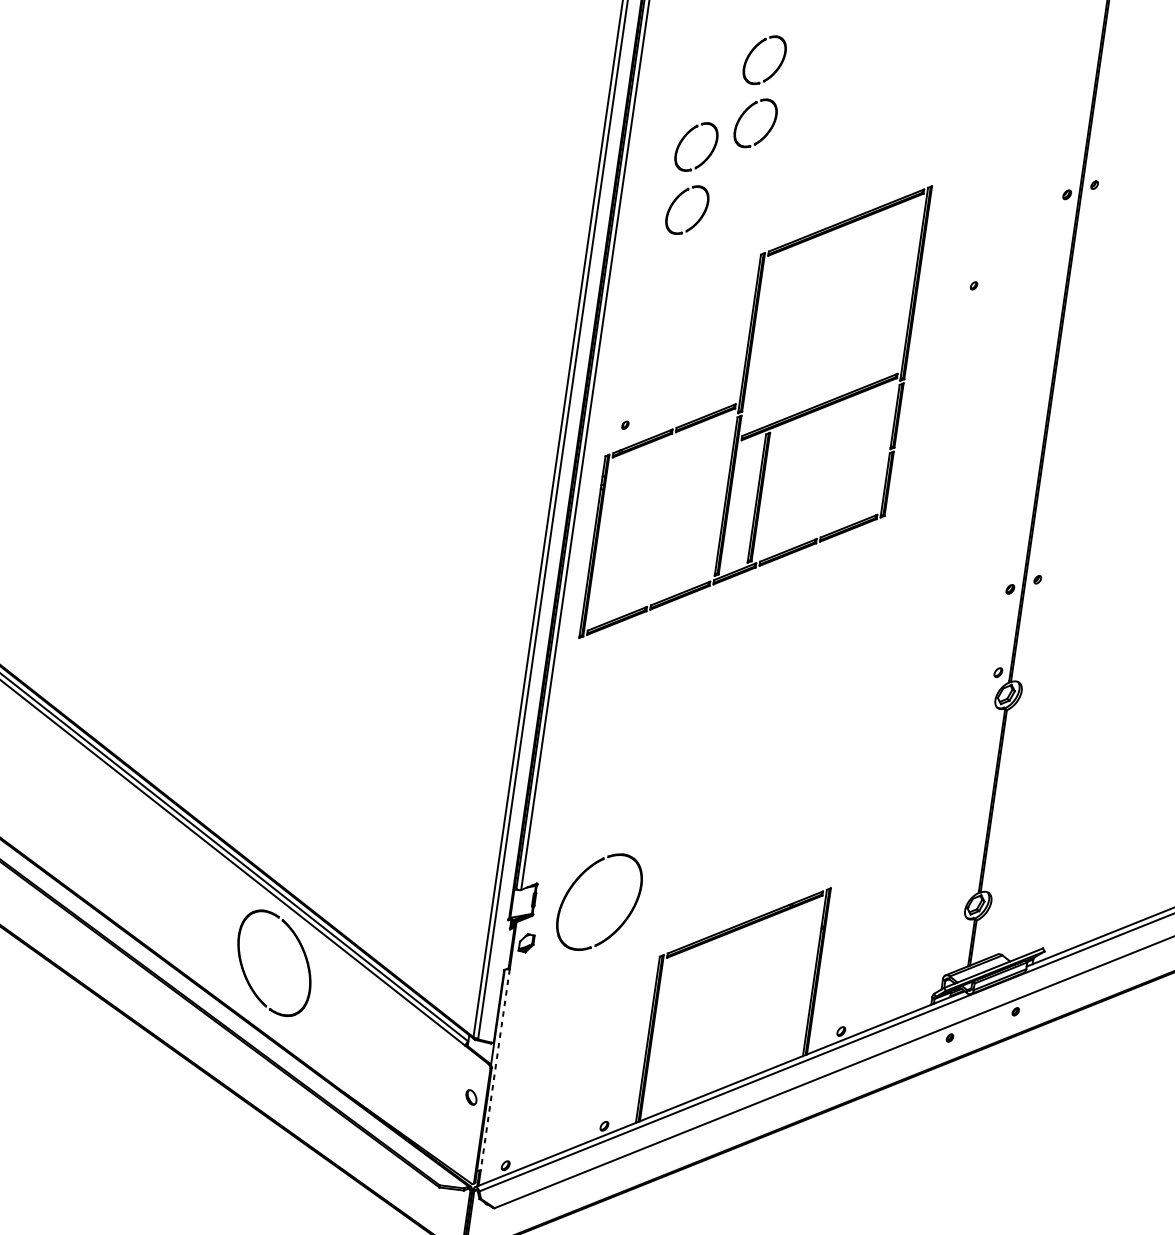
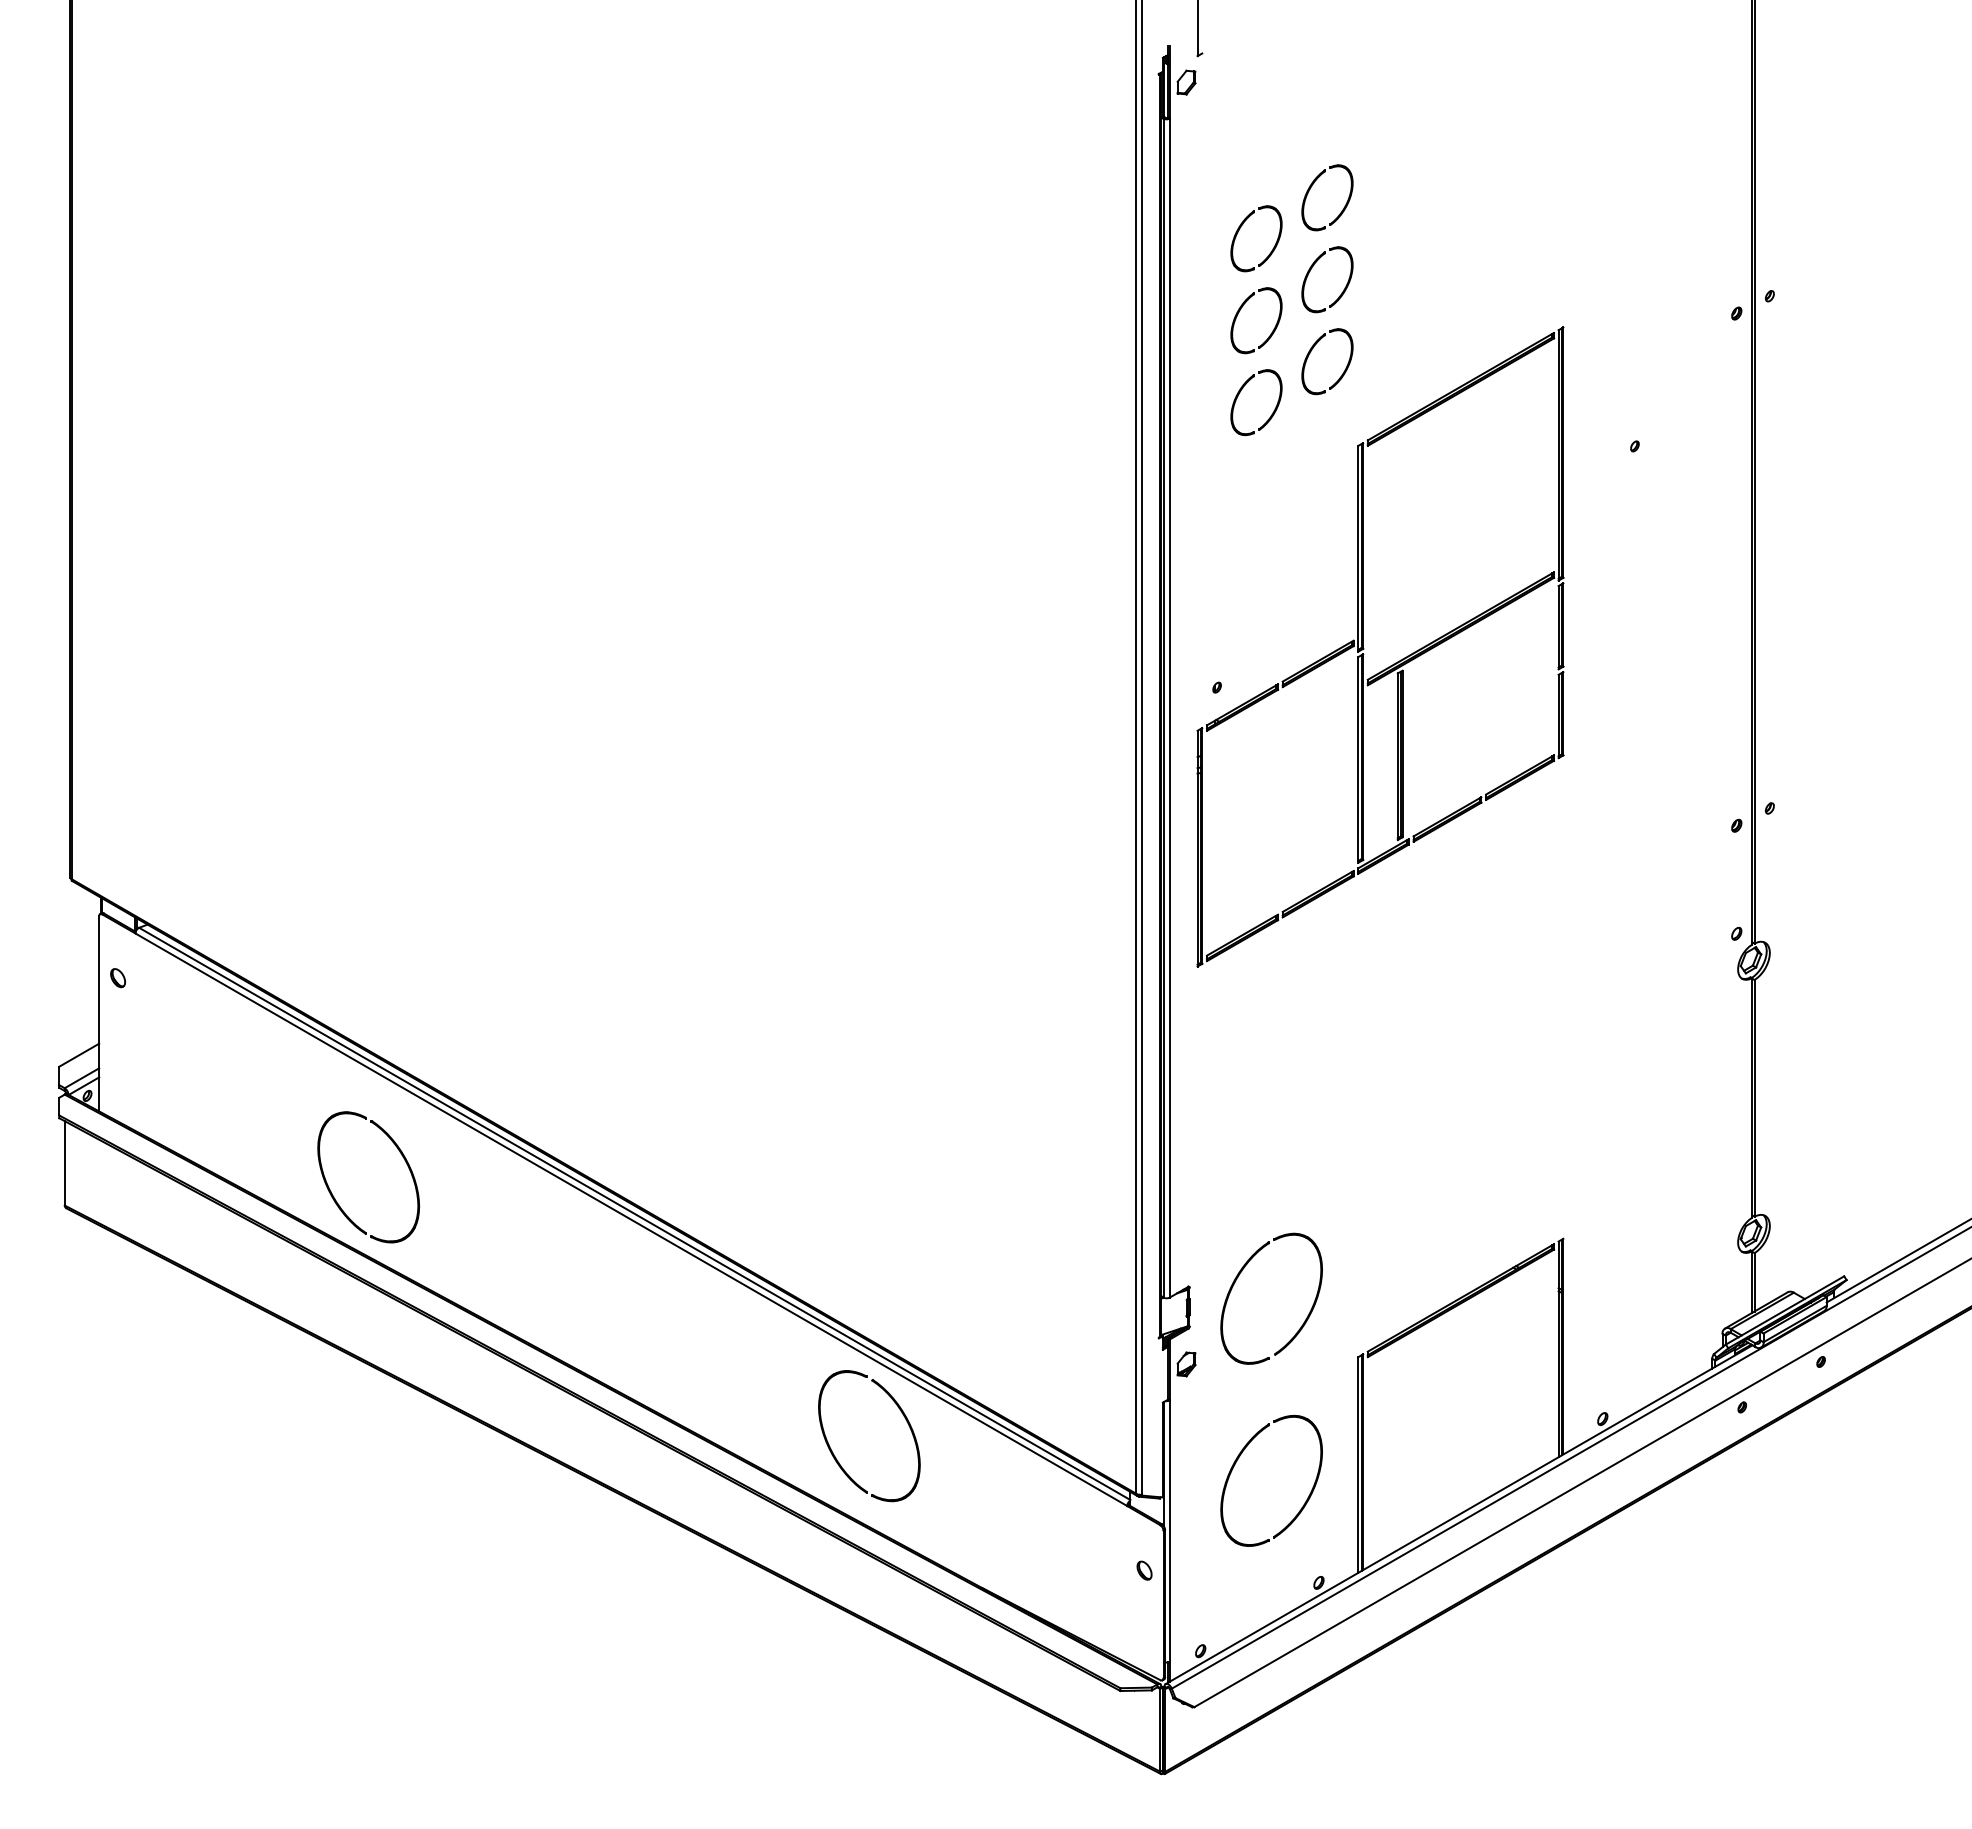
part: (695, 73) -> (1241, 227), added
part: (736, 176) -> (1312, 350), added
part: (555, 1023) -> (1237, 1461), added
line: (495, 1070) -> (1169, 1531), dashed -> solid

